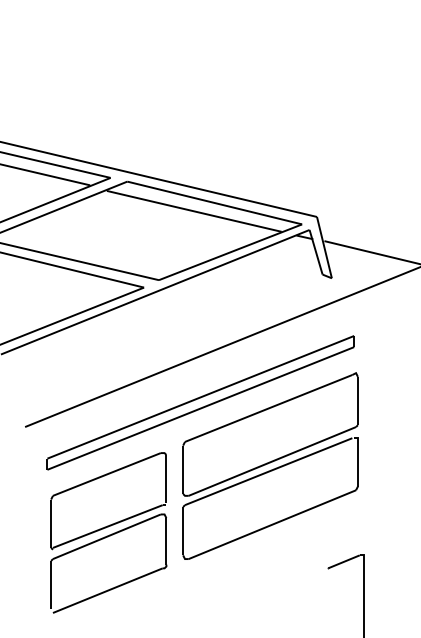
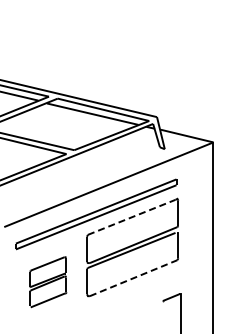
line: (270, 408) -> (132, 217), solid -> dashed
line: (273, 523) -> (134, 277), solid -> dashed
part: (109, 531) -> (48, 281), size x0.6

